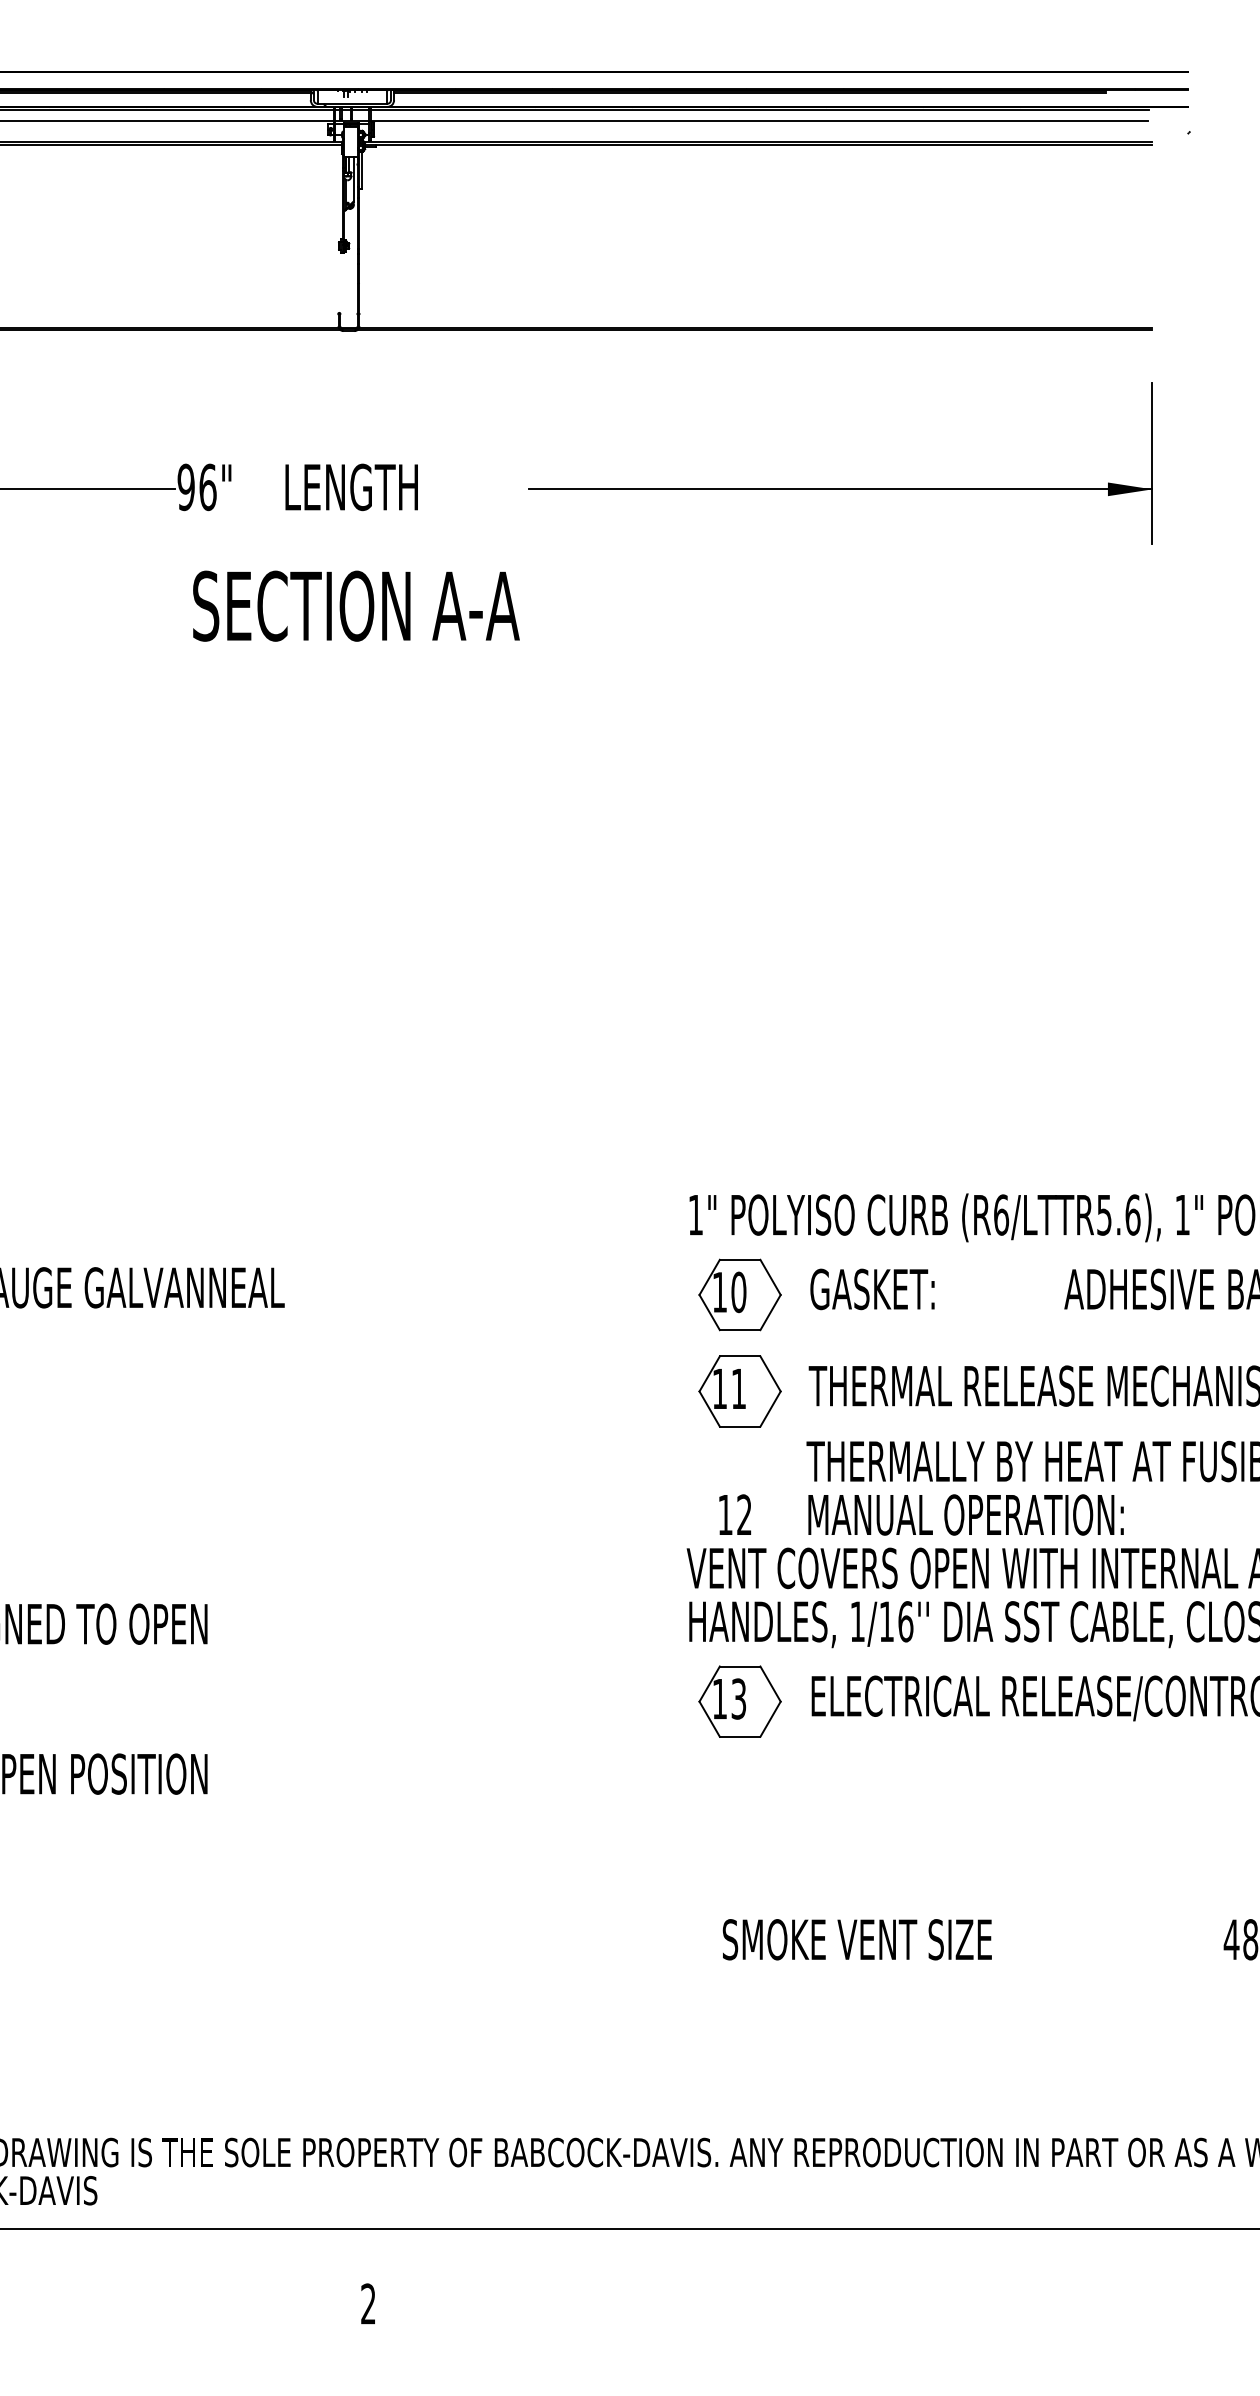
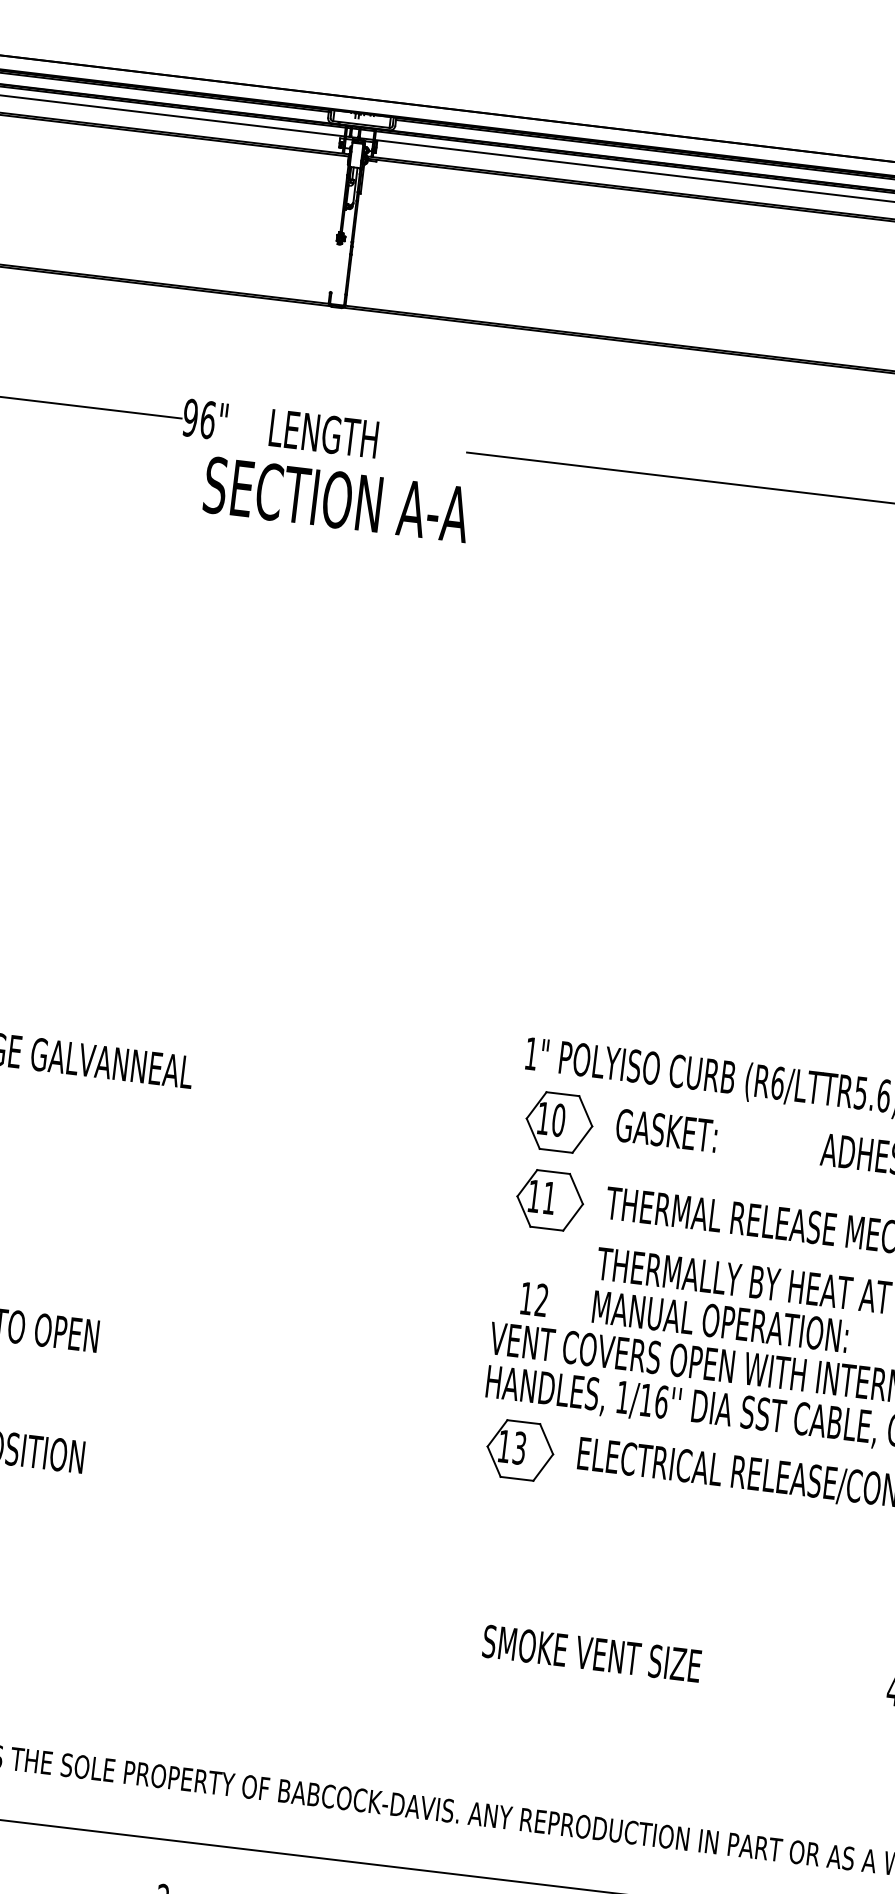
text: (356, 605) -> (337, 499), moved

